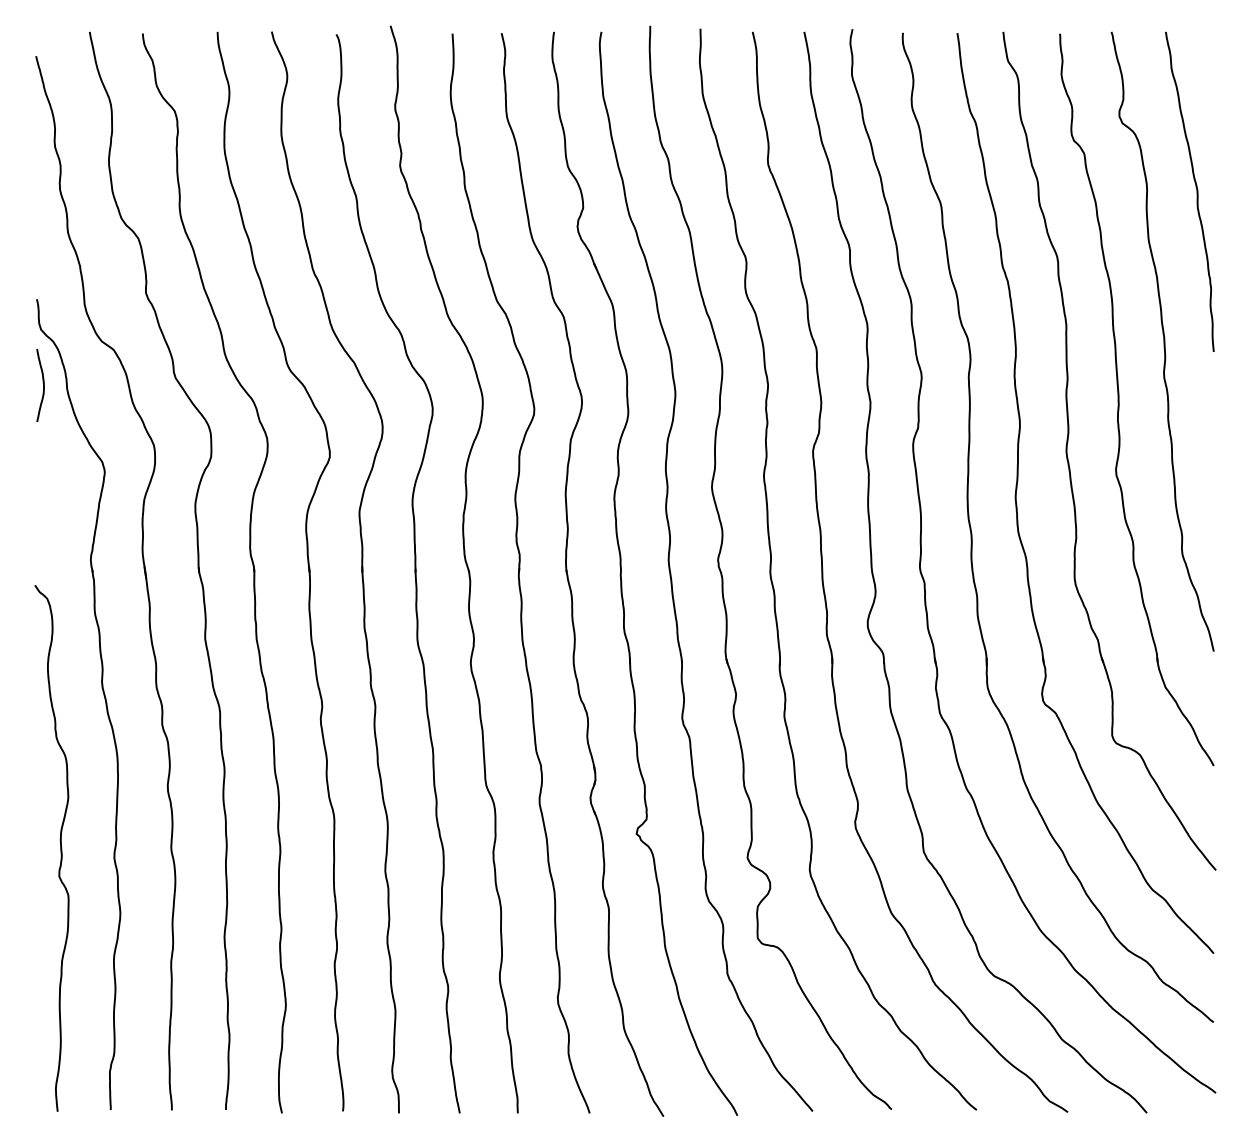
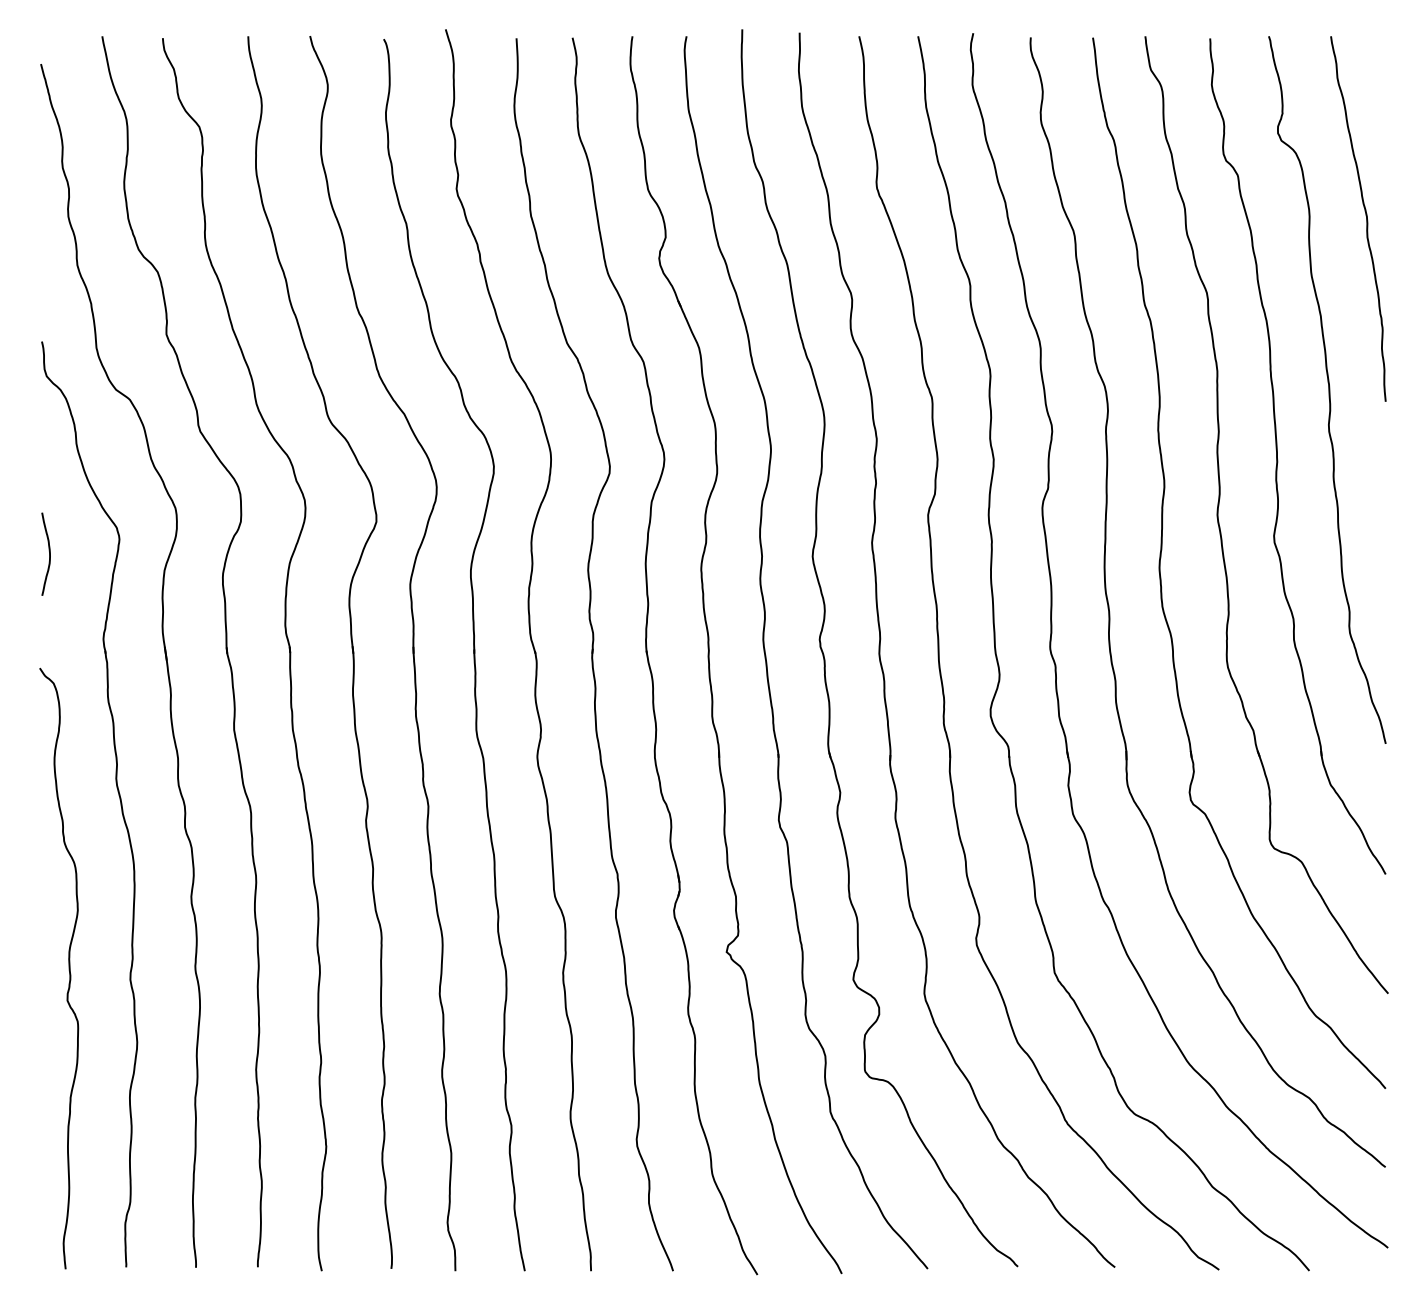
curve: (43, 385) -> (49, 554), moved

